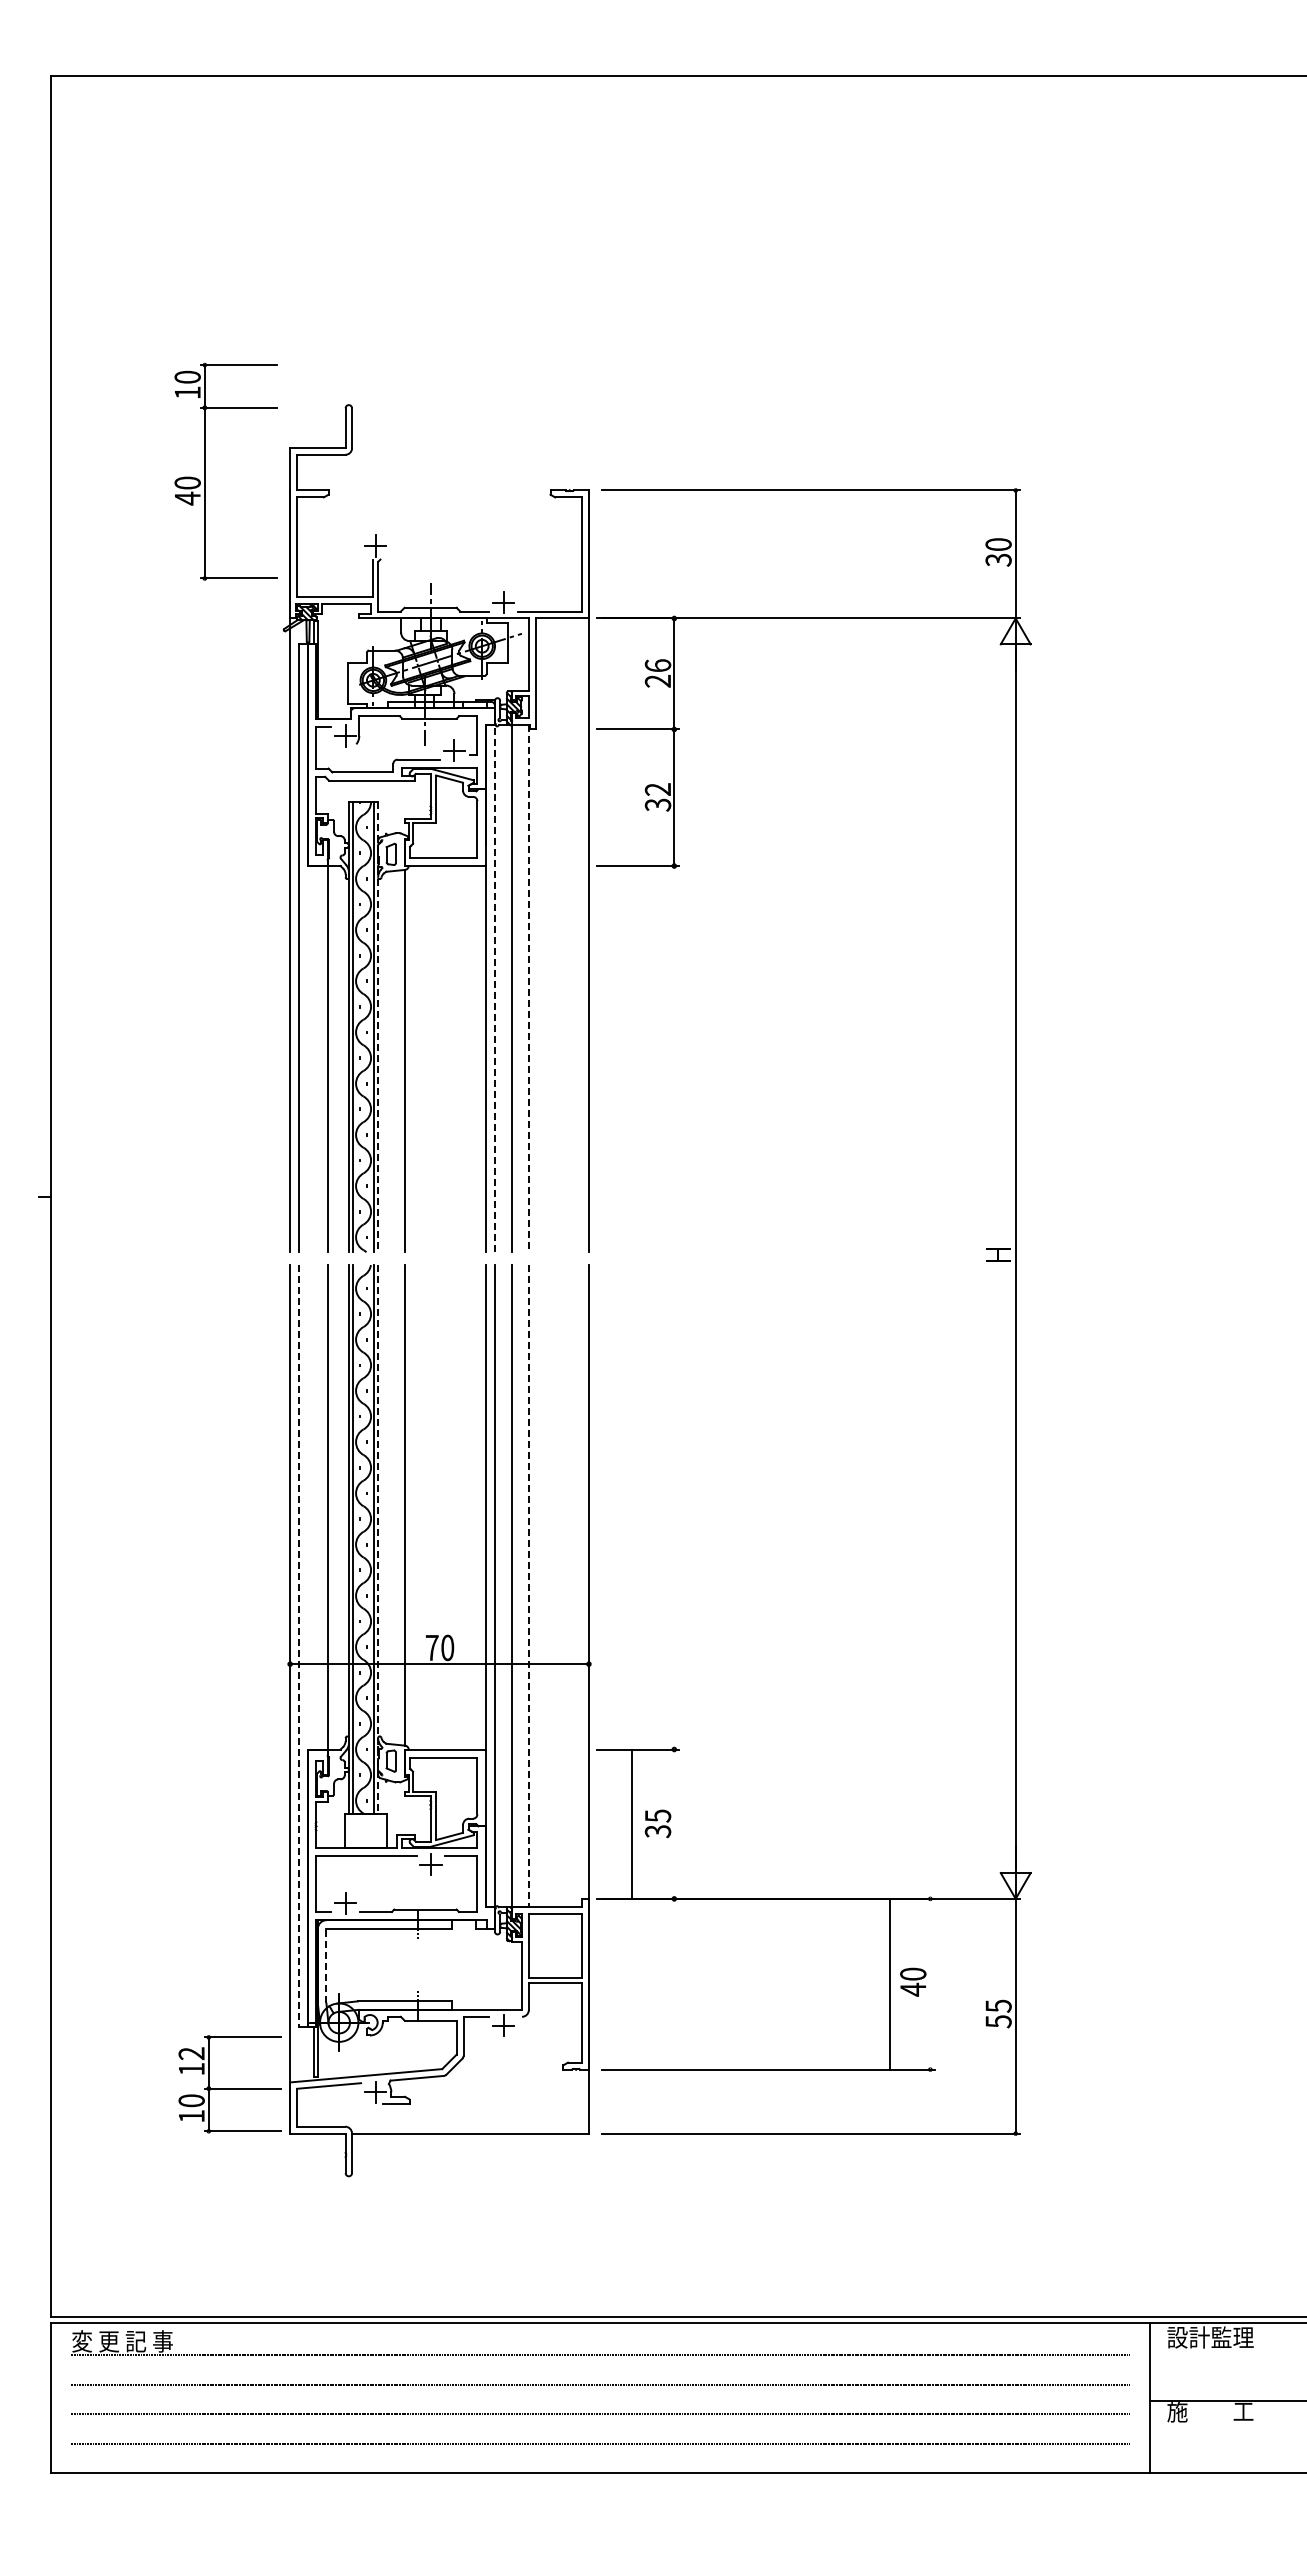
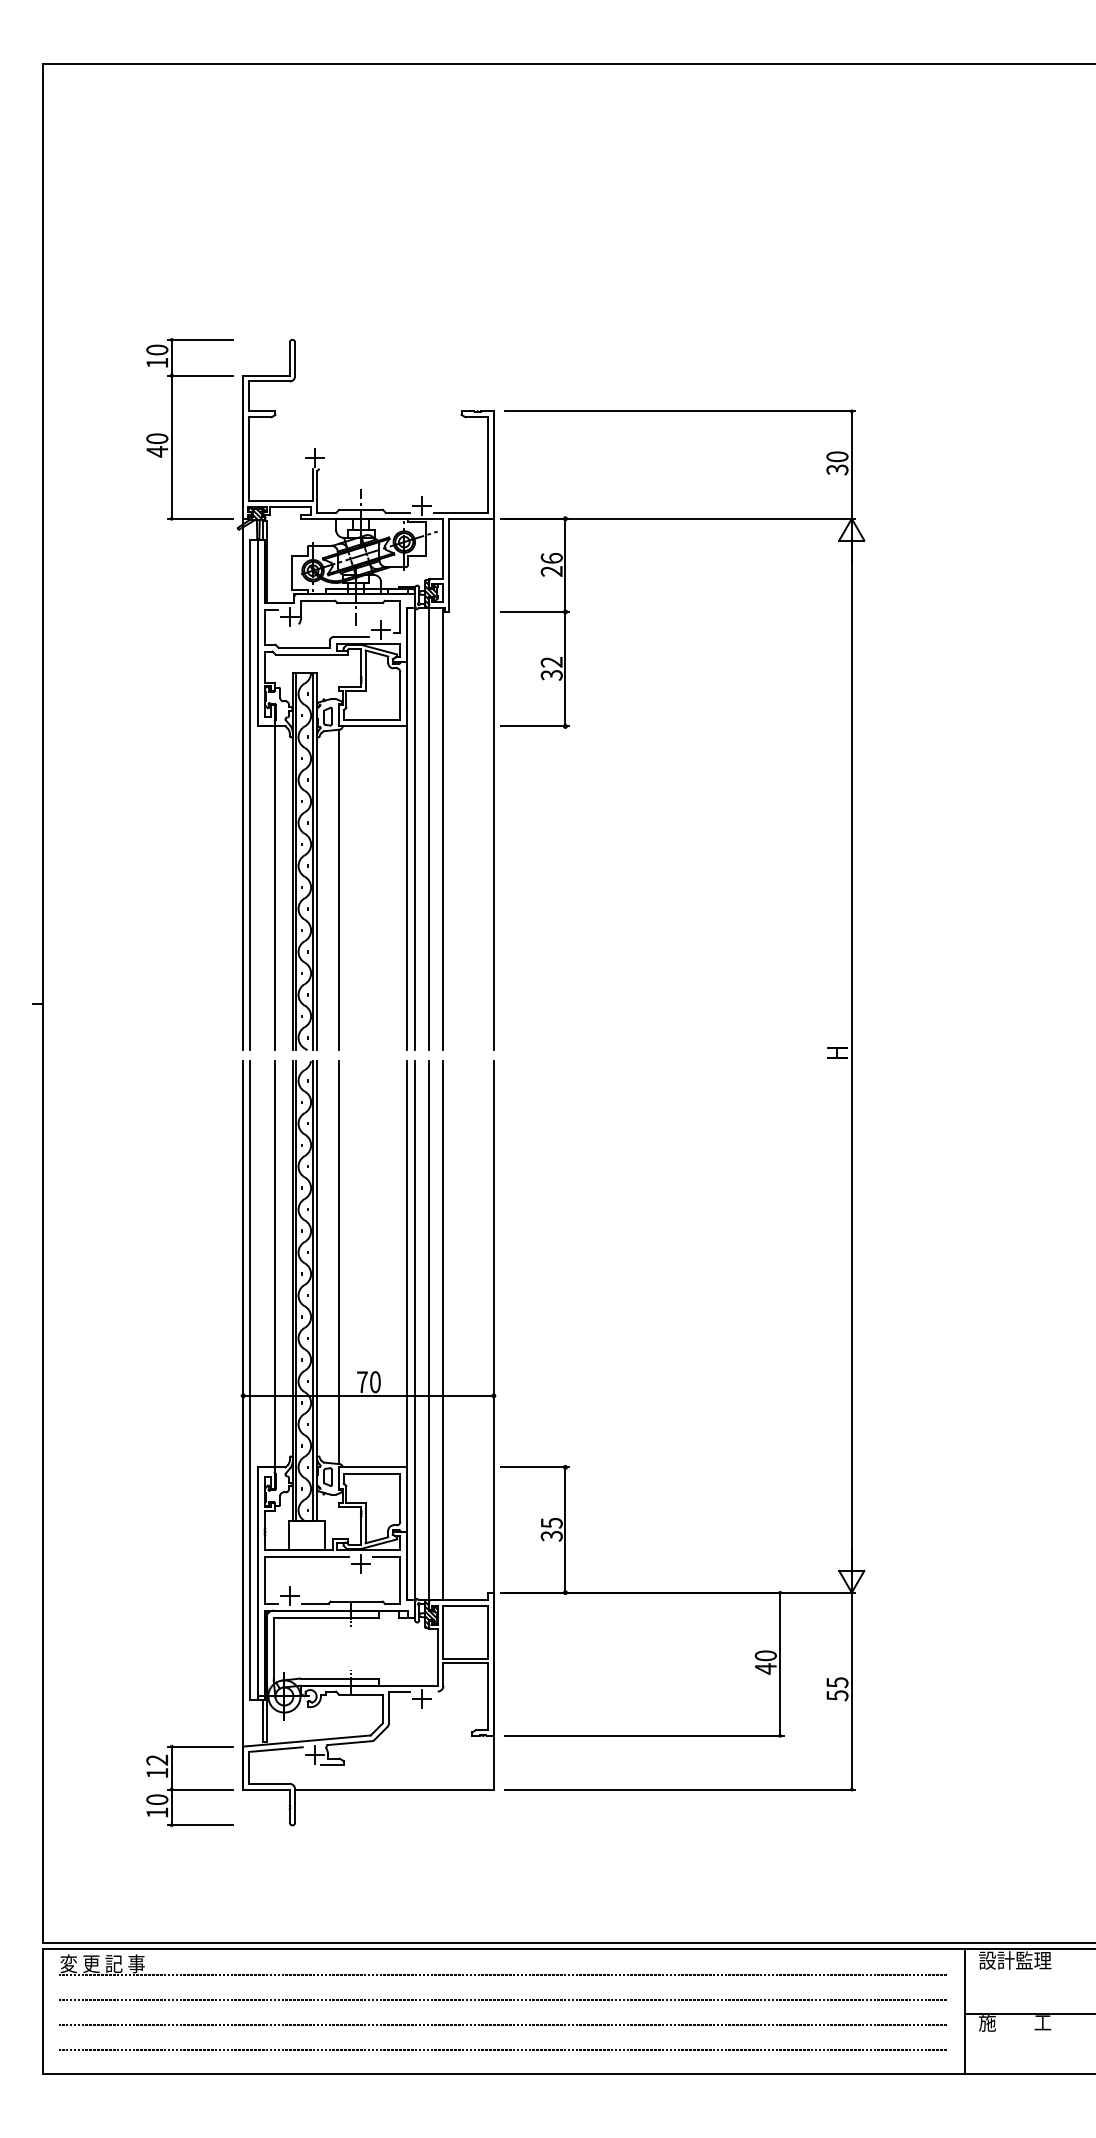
part: (205, 471) -> (172, 429), moved
line: (495, 975) -> (415, 818), dashed -> solid
line: (528, 988) -> (443, 829), dashed -> solid
line: (378, 1027) -> (317, 861), dashed -> solid
line: (378, 1539) -> (317, 1291), dashed -> solid
line: (528, 1586) -> (443, 1330), dashed -> solid
line: (298, 1646) -> (250, 1380), dashed -> solid
line: (632, 1823) -> (565, 1529), moved
line: (326, 1965) -> (273, 1648), dashed -> solid
line: (890, 1983) -> (780, 1663), moved
part: (229, 2084) -> (189, 1786), moved

